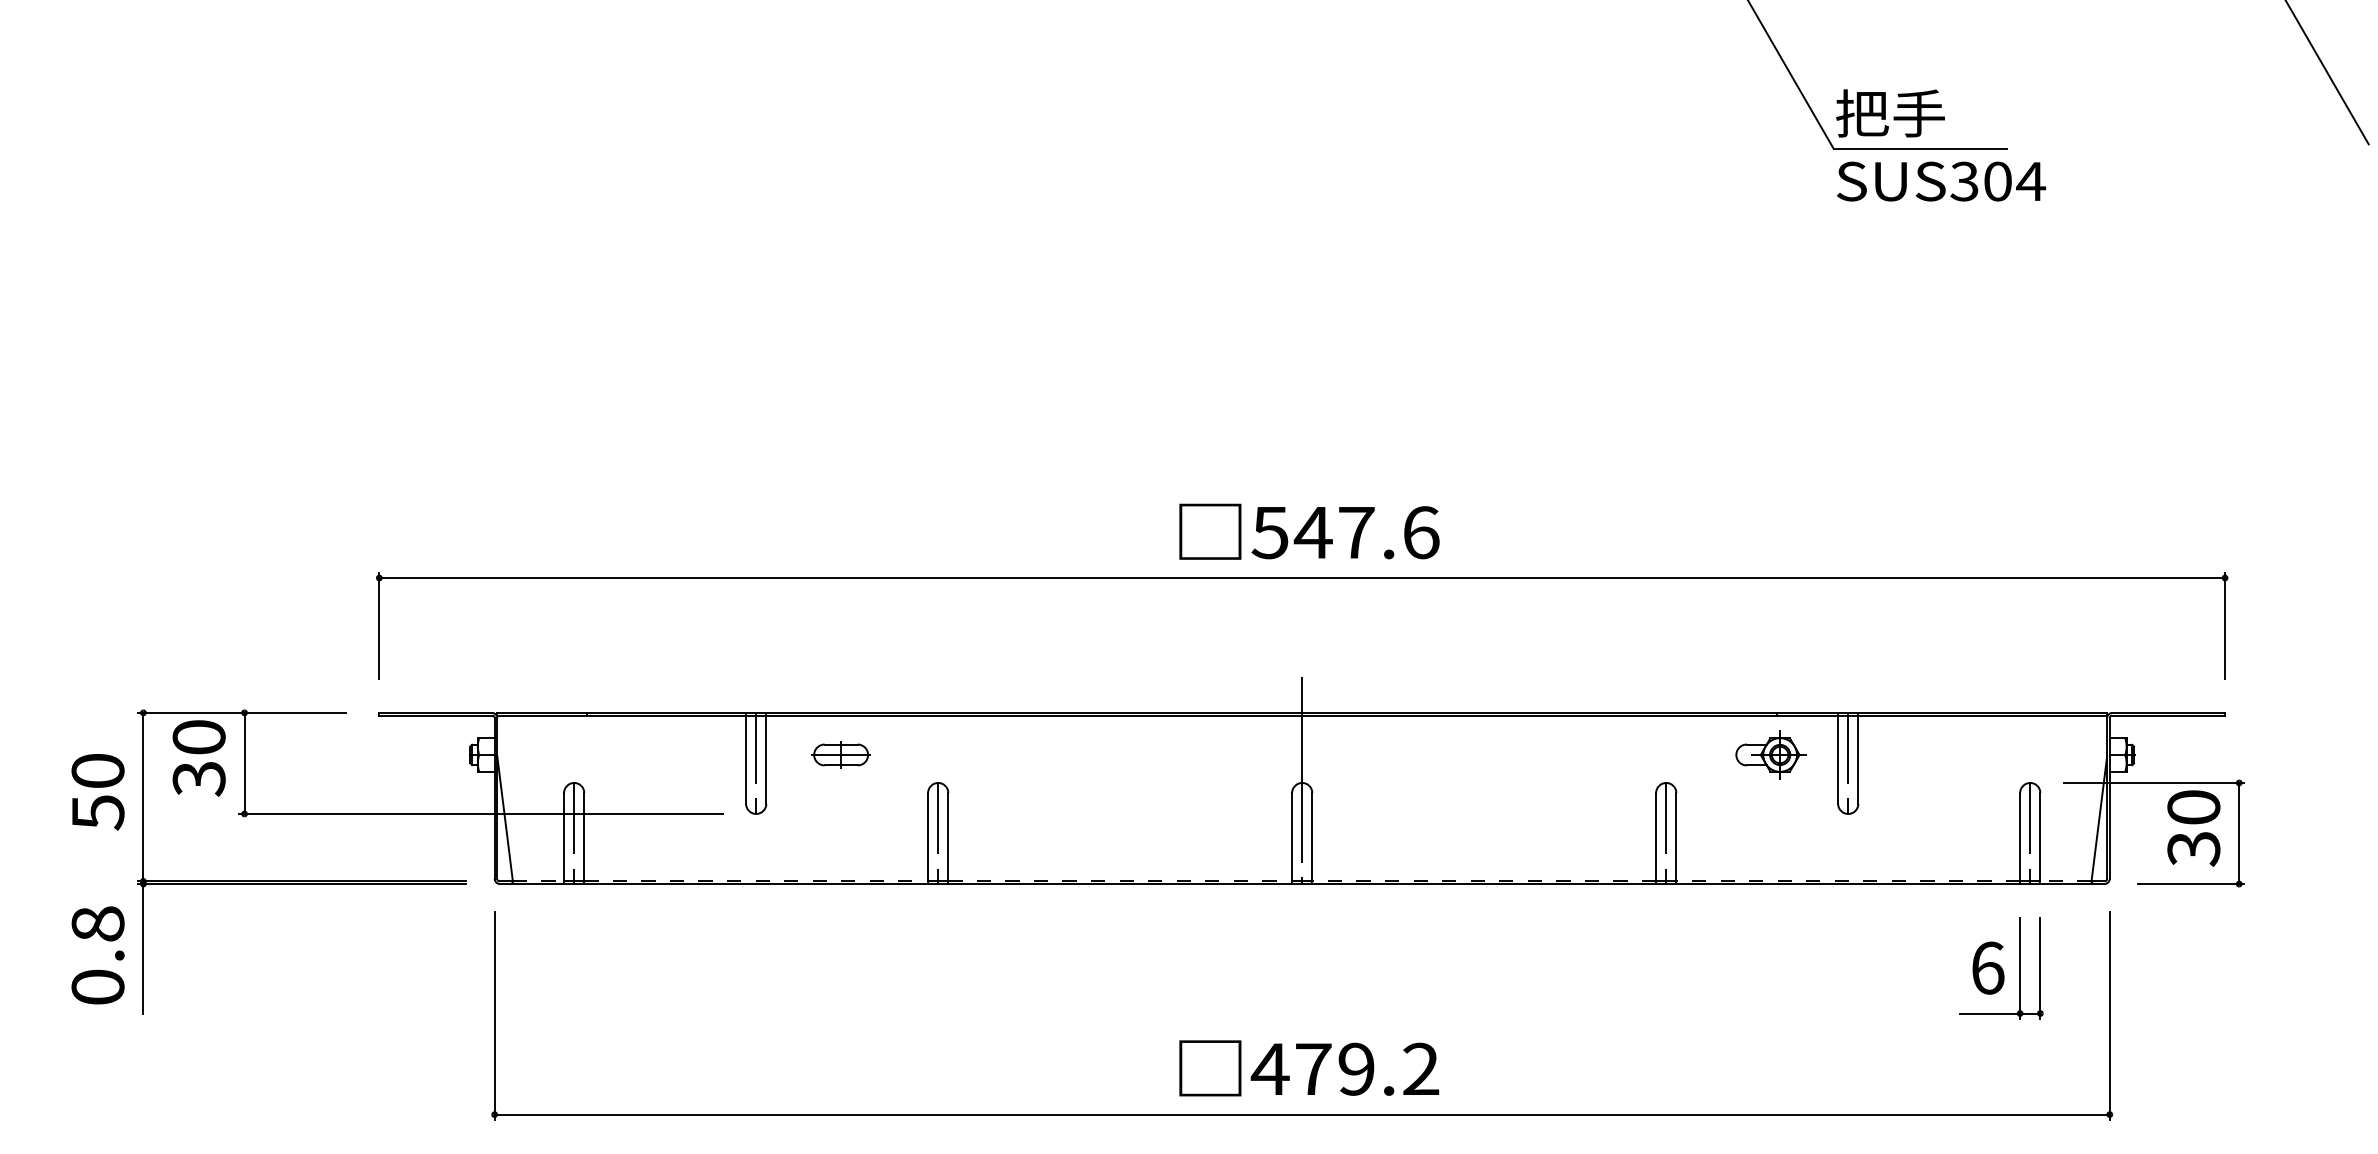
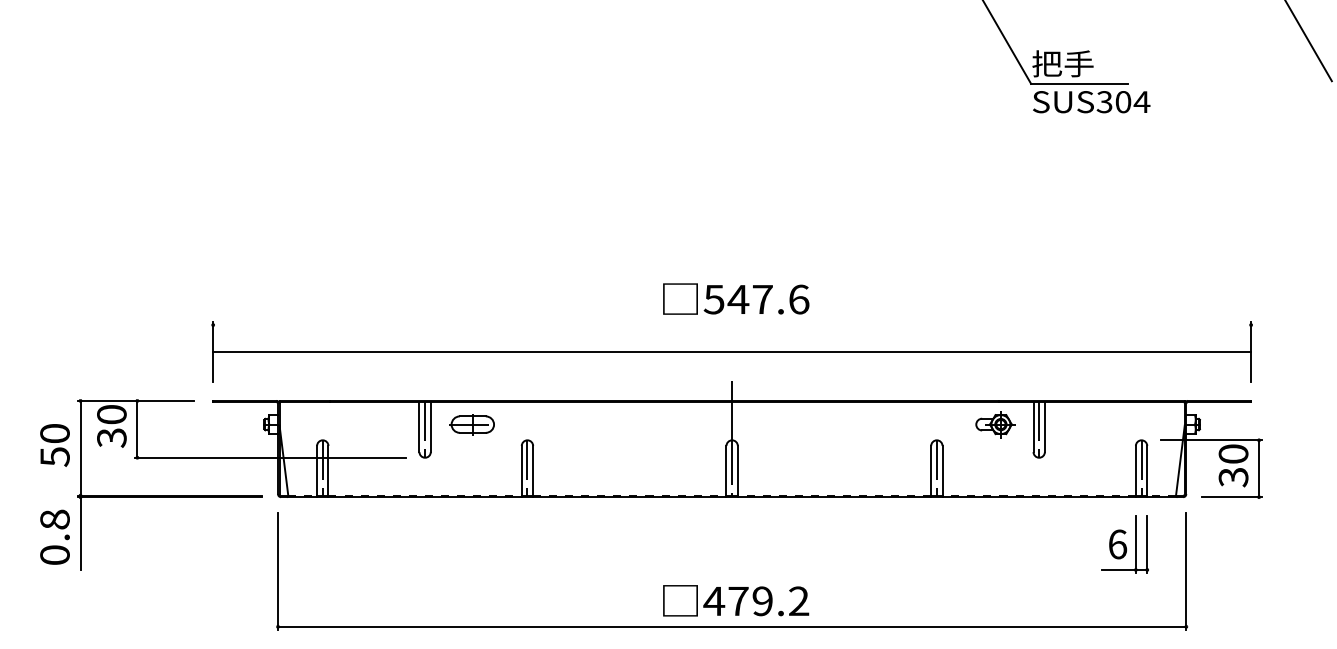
line: (1302, 578) -> (732, 352), moved
part: (840, 754) -> (472, 424), size x1.4

